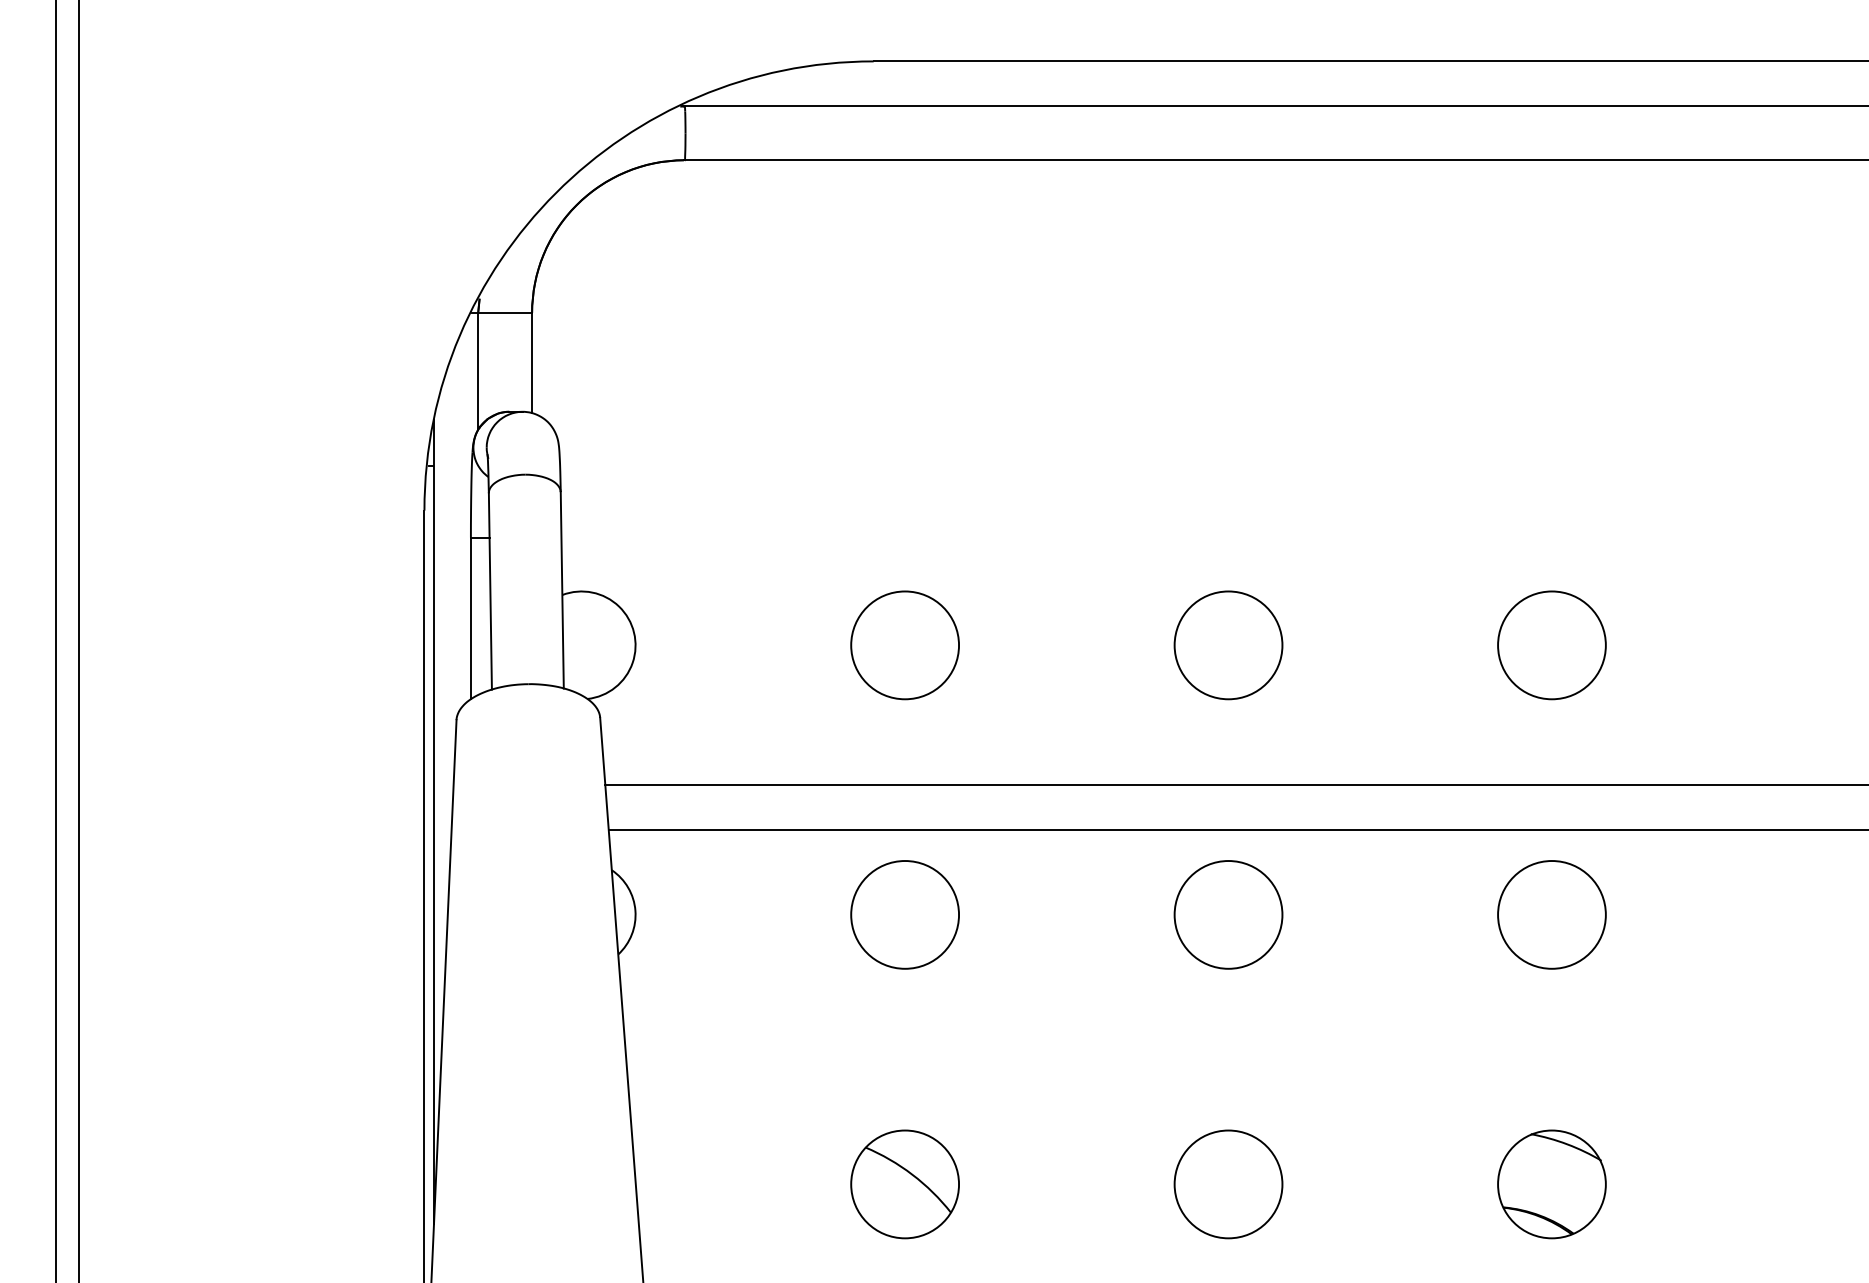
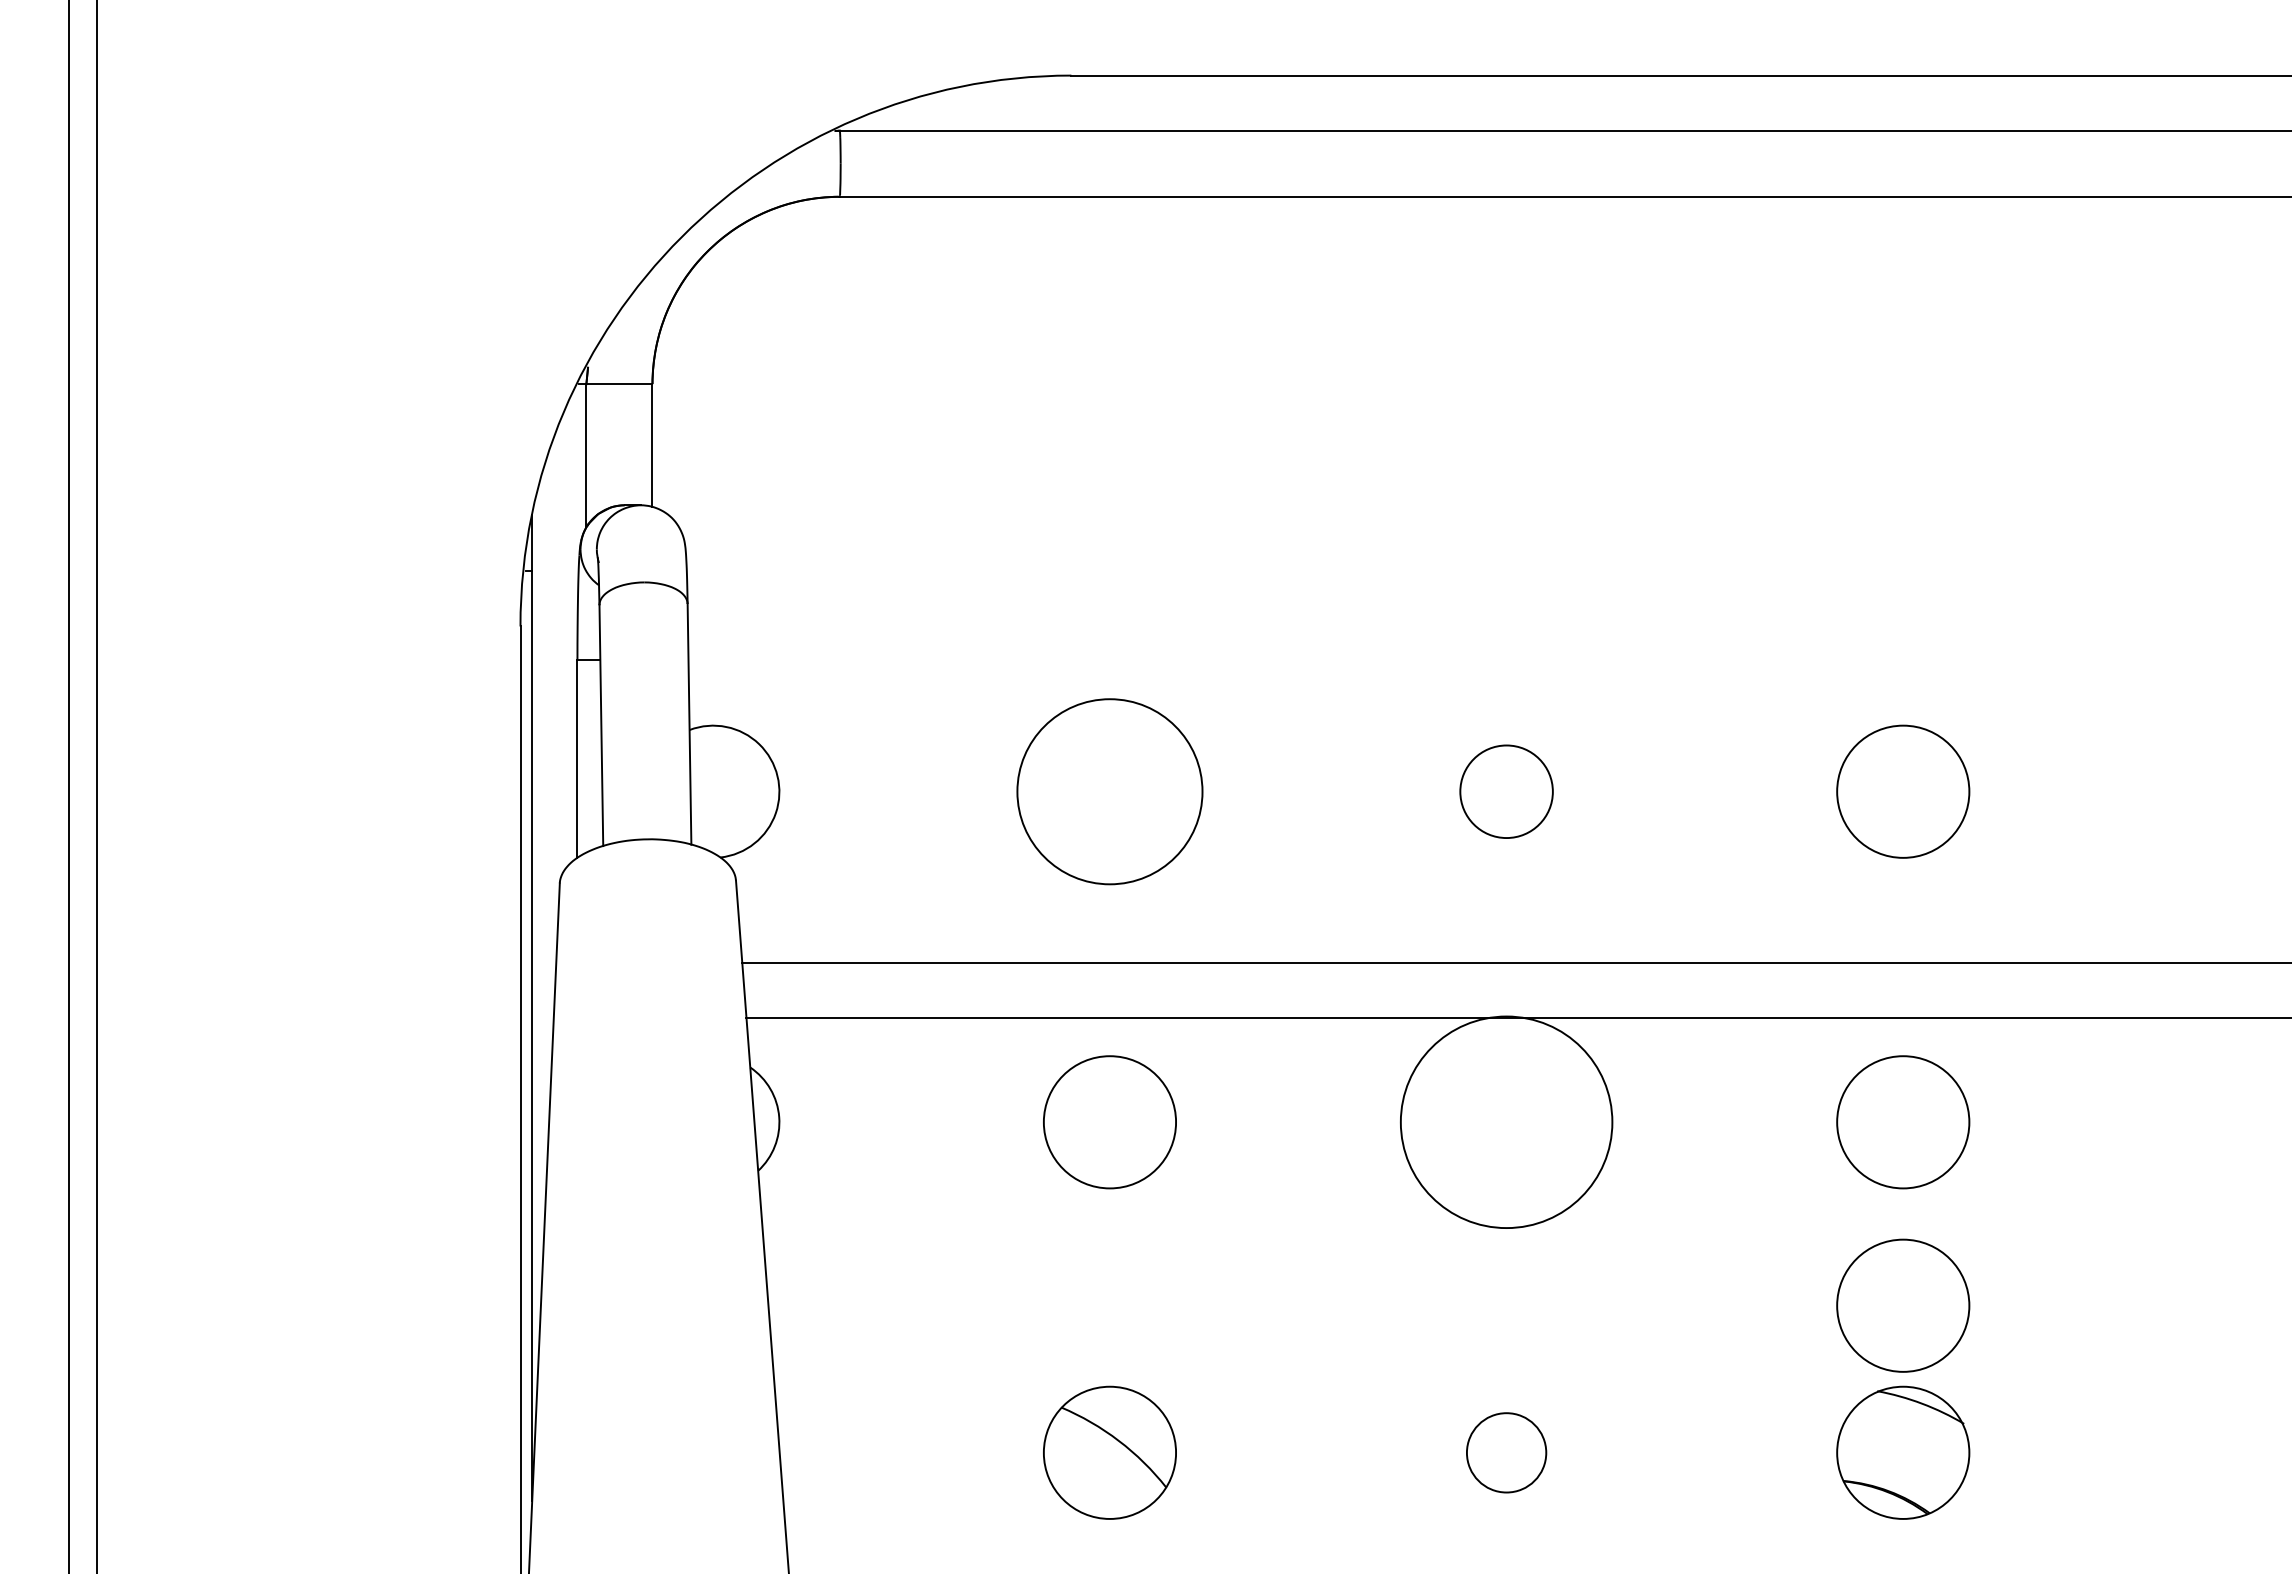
circle: (904, 645) -> (1109, 791), size x1.4
circle: (1228, 645) -> (1506, 791), size x0.7
circle: (1228, 915) -> (1506, 1122), size x1.6
circle: (1552, 1064) -> (1903, 1305), added
circle: (1228, 1184) -> (1506, 1452), size x0.6

